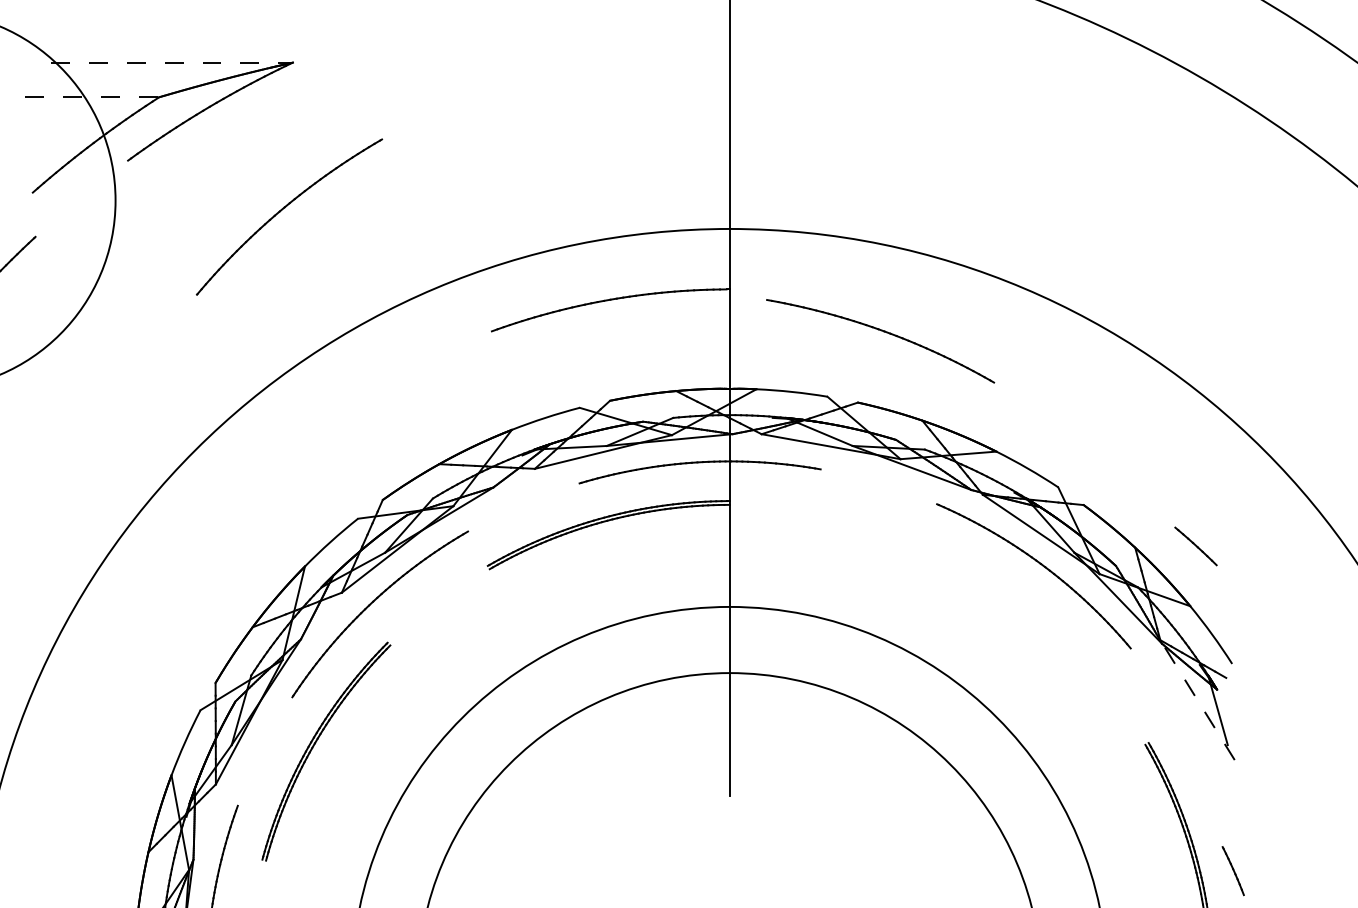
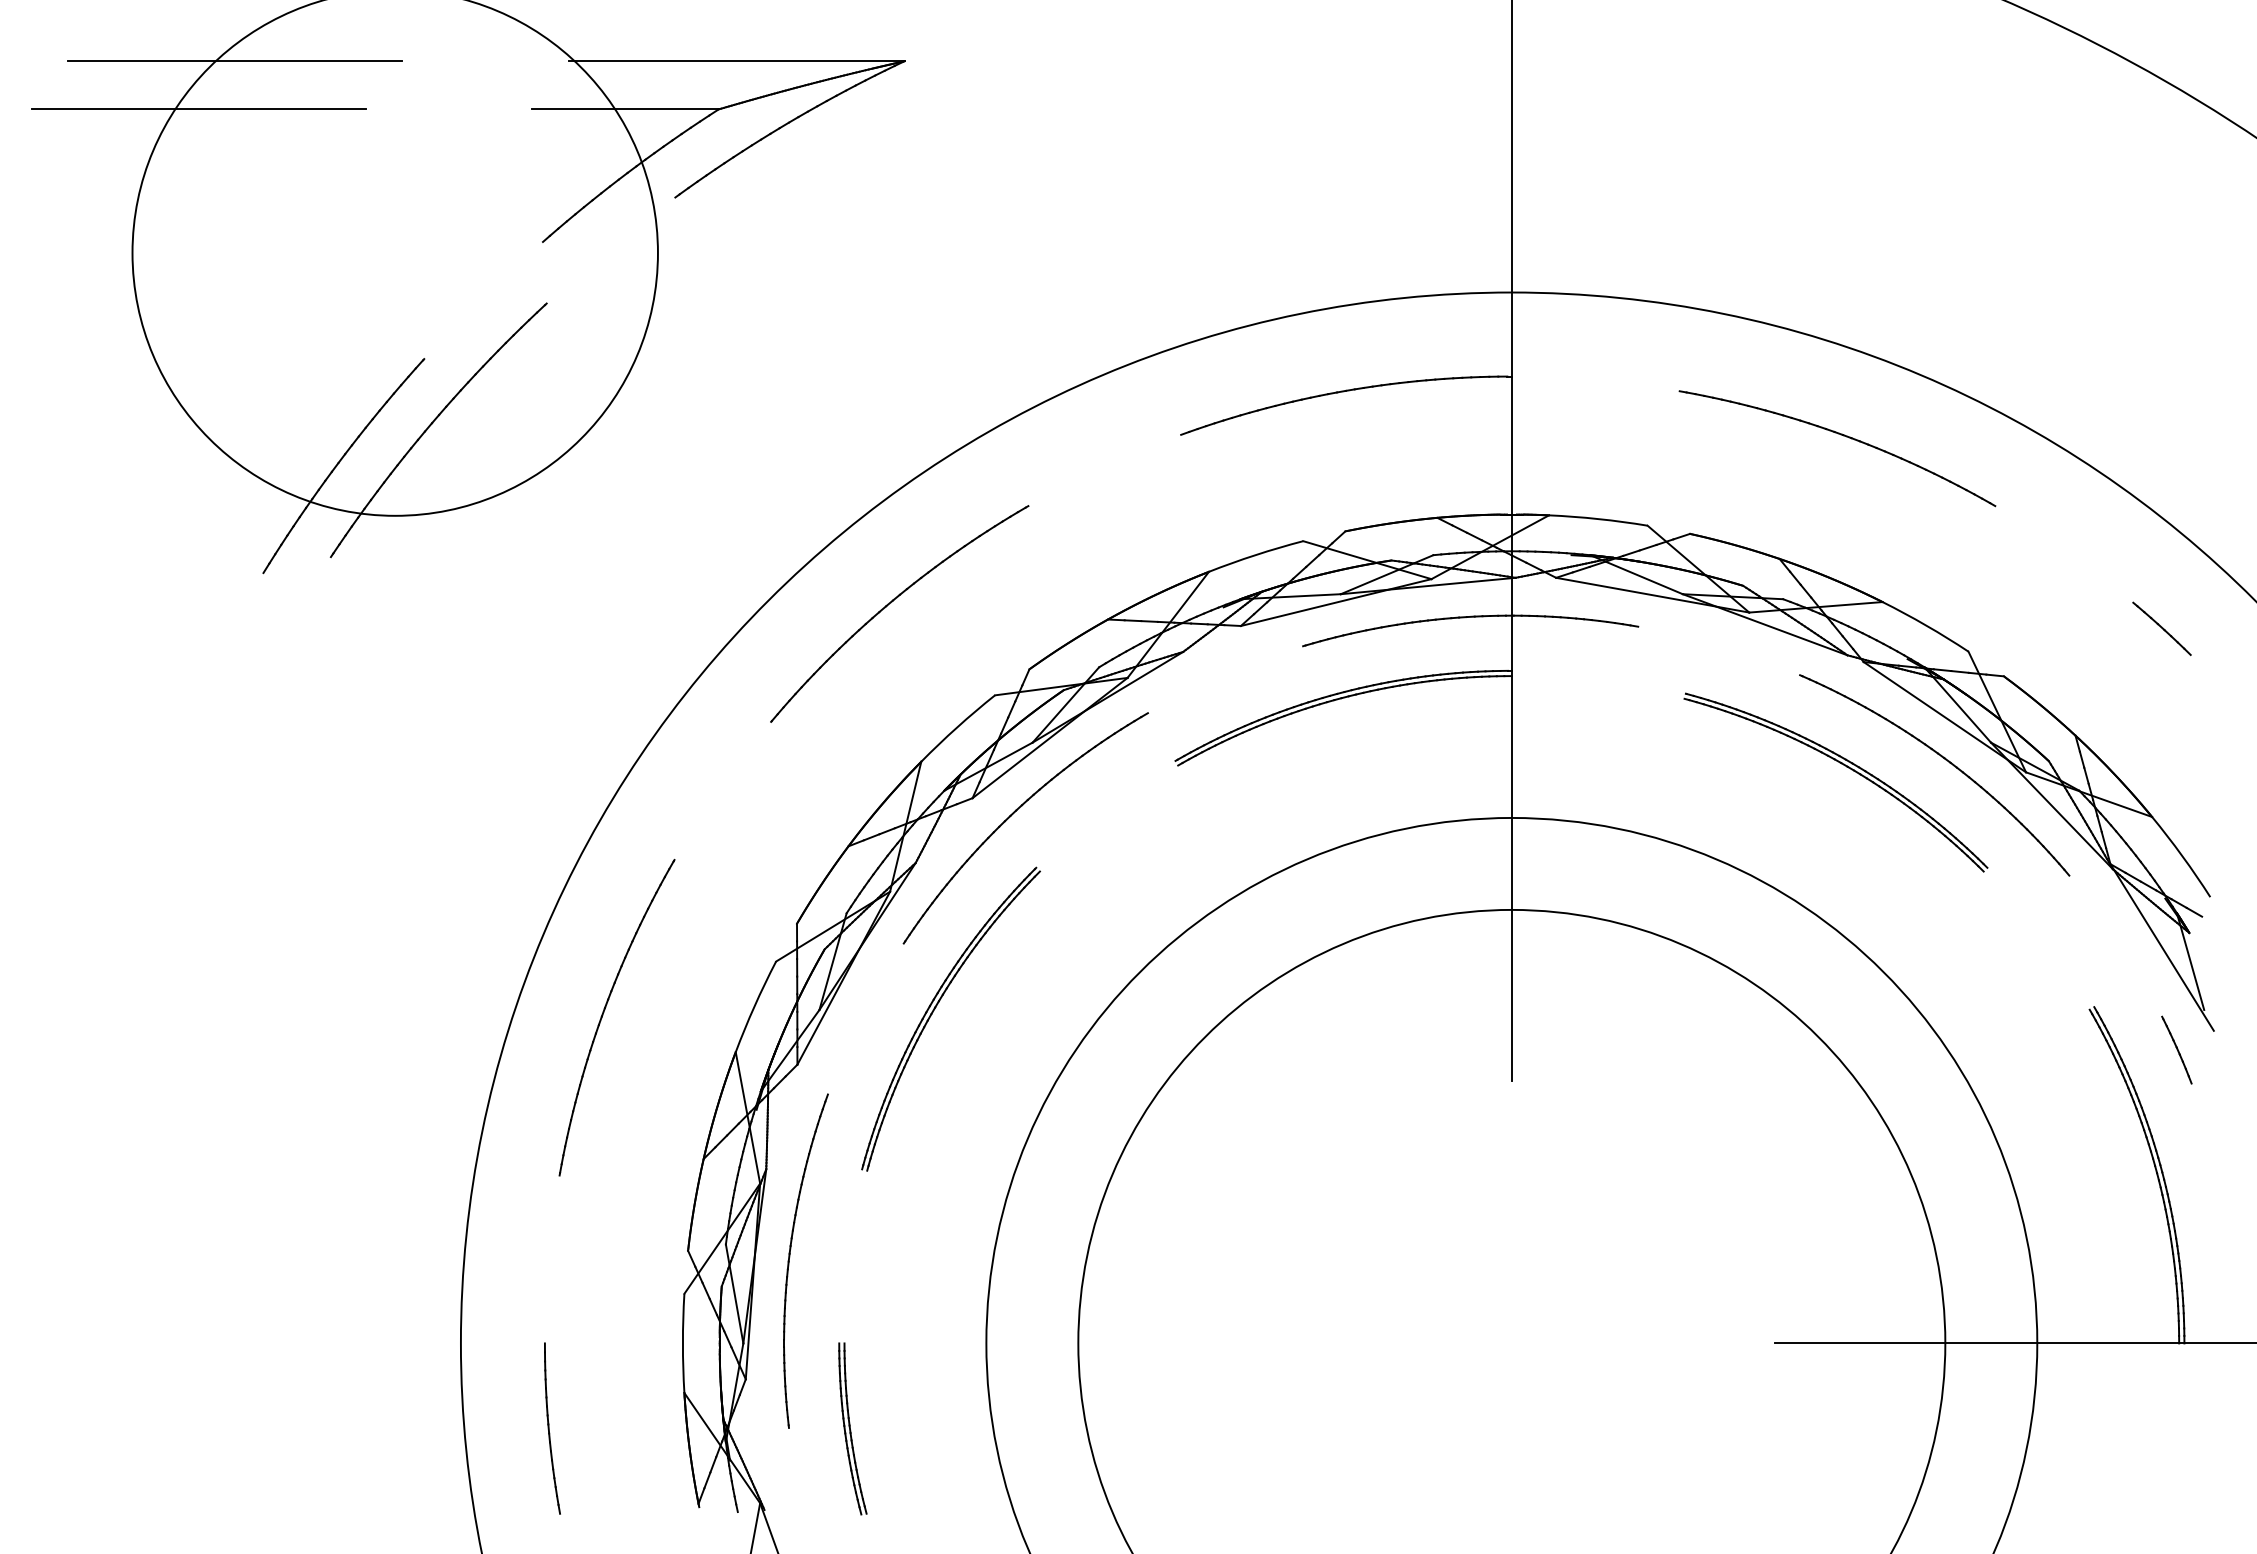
line: (172, 62) -> (736, 61), dashed -> solid
line: (92, 97) -> (625, 109), dashed -> solid
part: (283, 209) -> (891, 603), moved
part: (882, 331) -> (1840, 435), moved
line: (1195, 546) -> (2161, 628), moved
part: (970, 570) -> (1846, 767), added
line: (1197, 700) -> (2161, 947), dashed -> solid
part: (77, 746) -> (604, 1012), added
line: (1233, 870) -> (2176, 1049), moved

